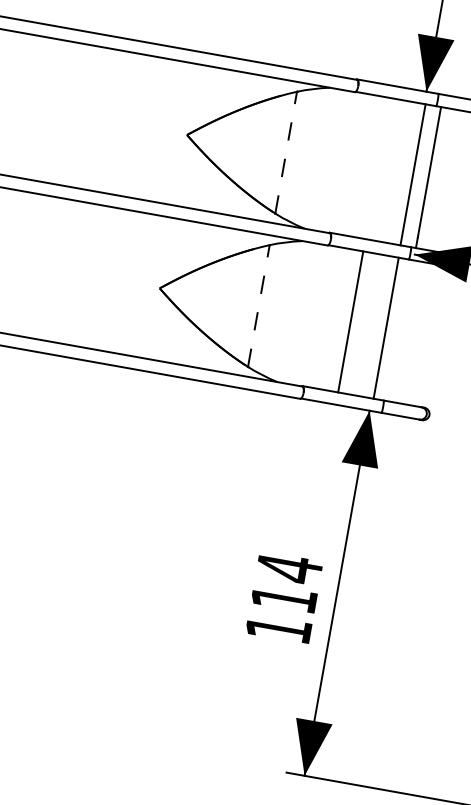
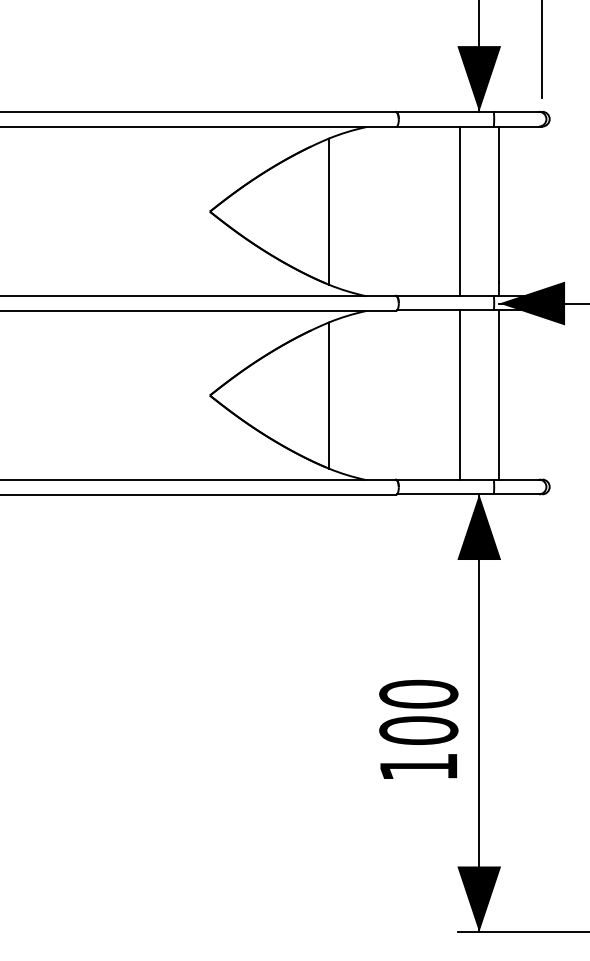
line: (285, 152) -> (328, 211), dashed -> solid
line: (412, 174) -> (459, 210), moved
line: (258, 305) -> (328, 395), dashed -> solid
line: (350, 321) -> (459, 394), moved
line: (386, 327) -> (499, 394), moved
text: (286, 582) -> (418, 711), 114 -> 100

